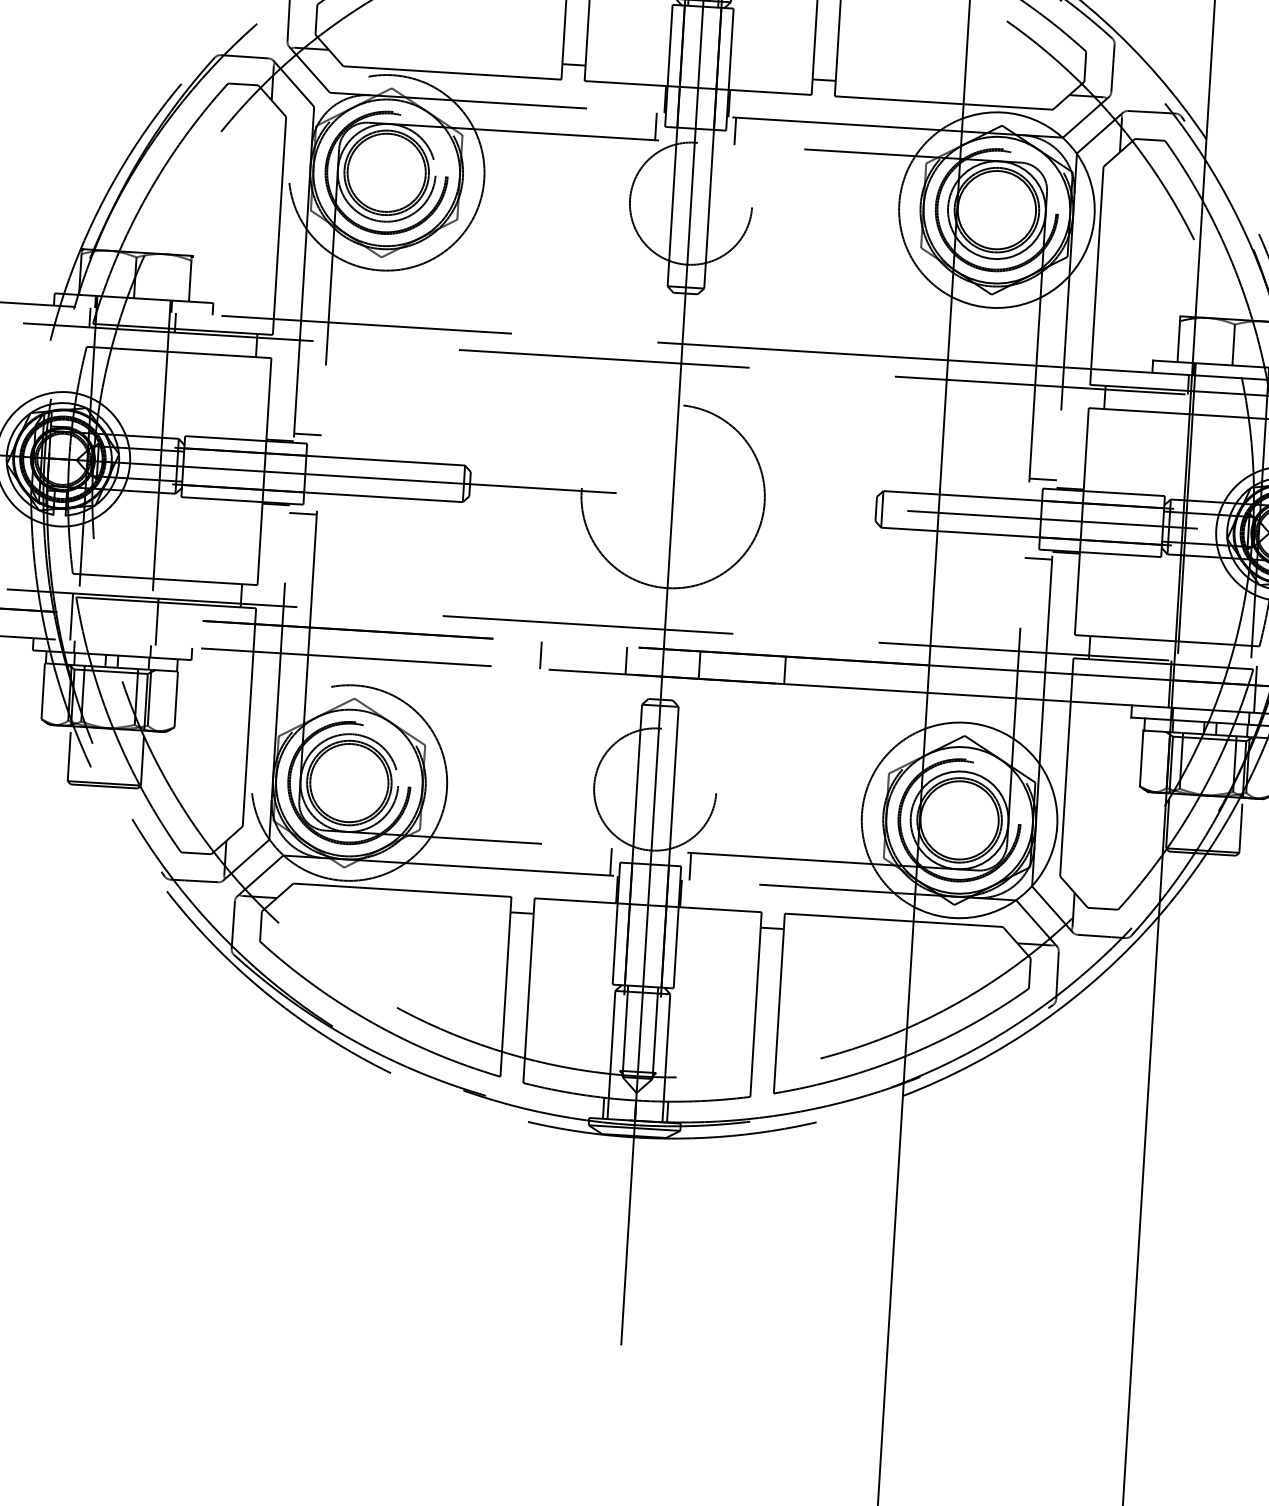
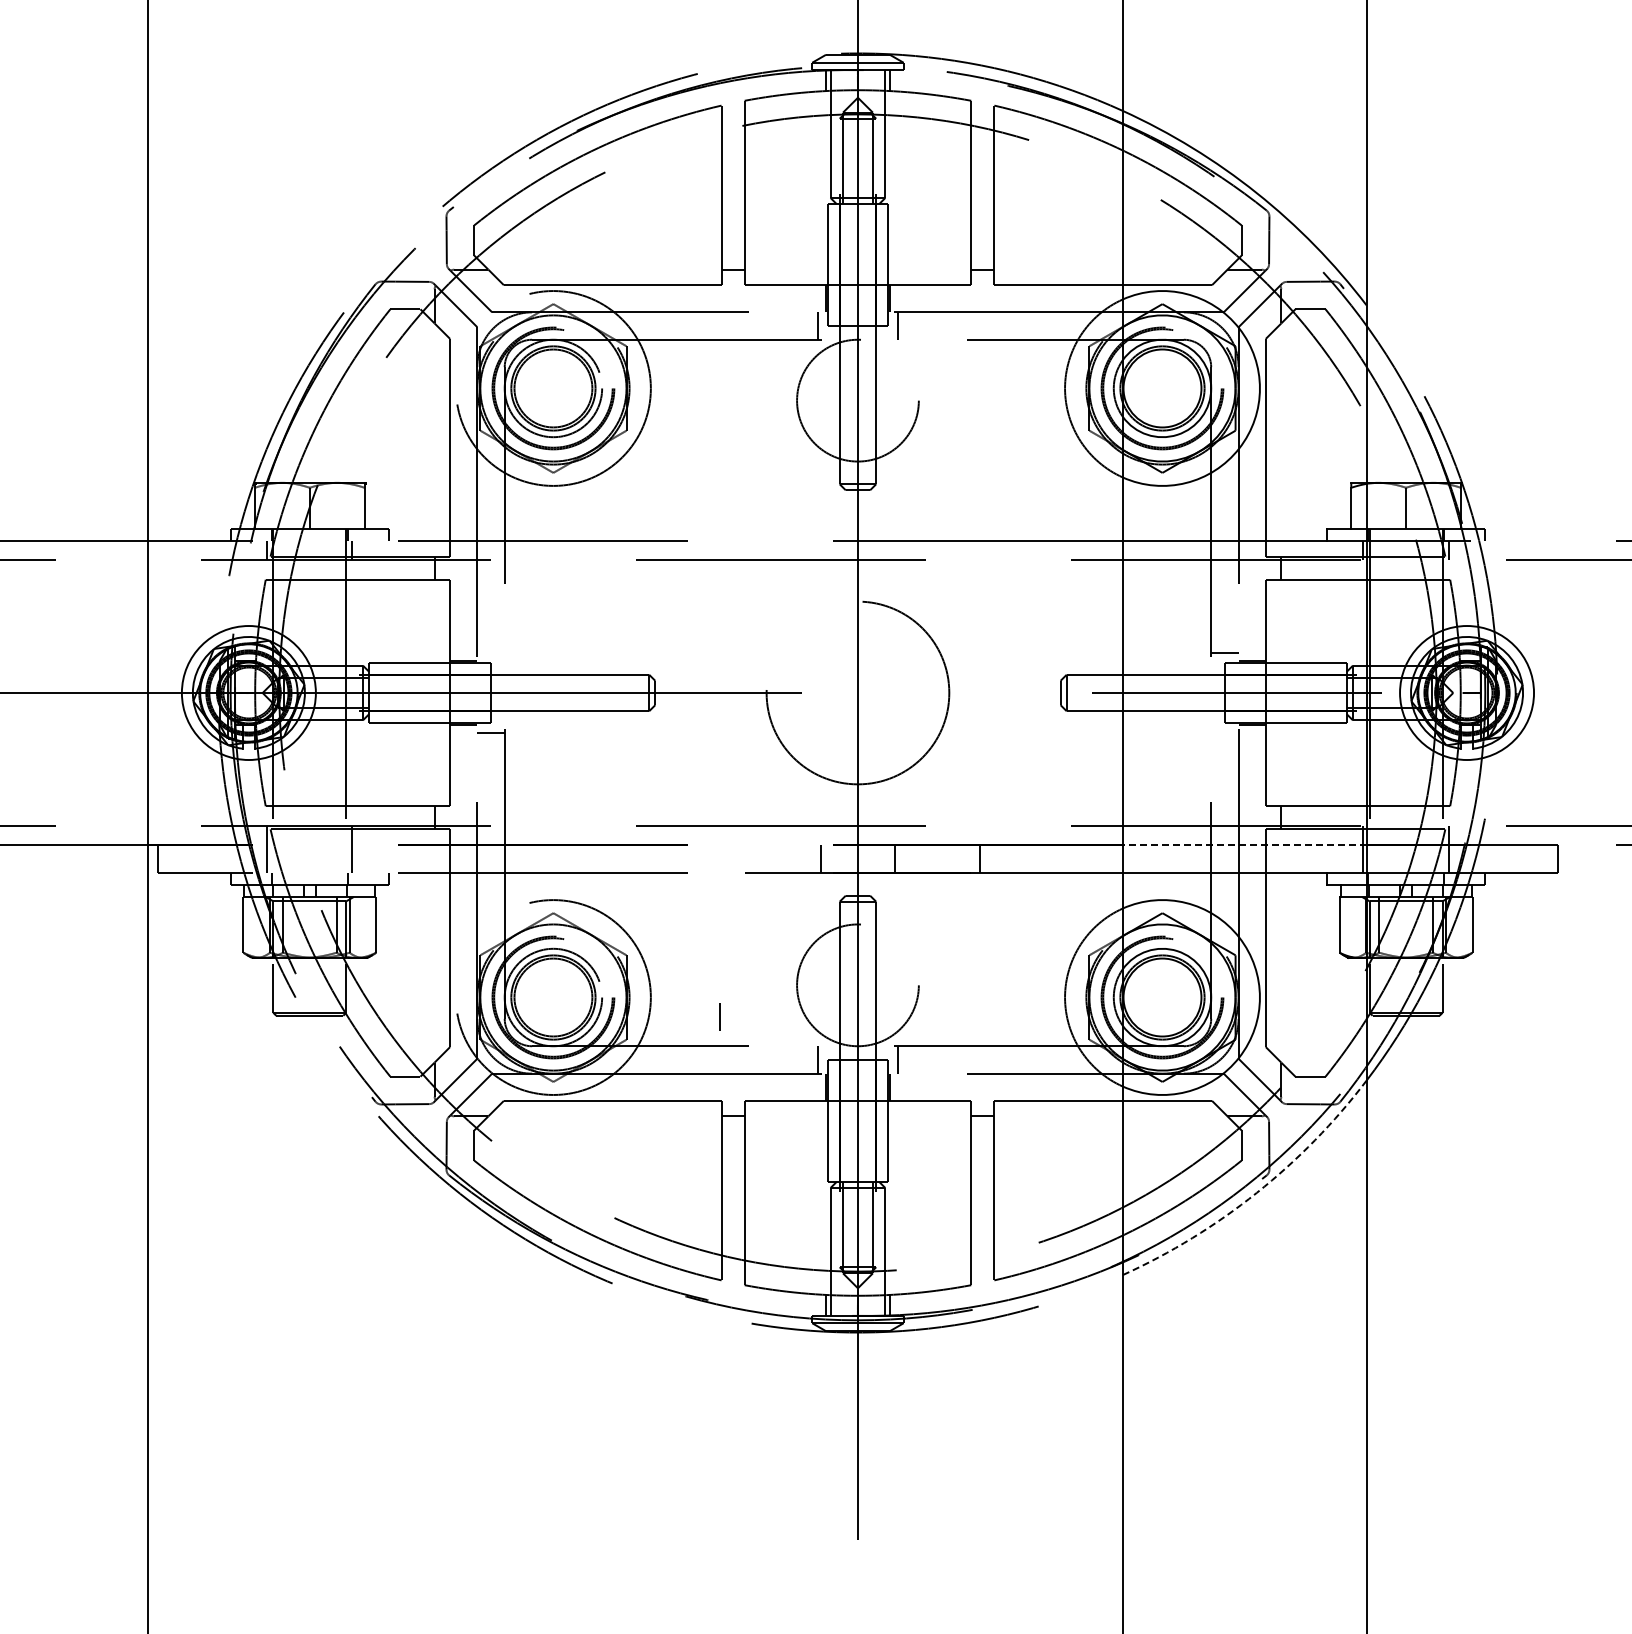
line: (307, 434) -> (490, 653), removed
line: (1037, 558) -> (1224, 732), removed
line: (540, 654) -> (719, 1016), moved
line: (1051, 673) -> (1244, 845), solid -> dashed
arc: (1041, 1021) -> (1256, 1192), solid -> dashed

